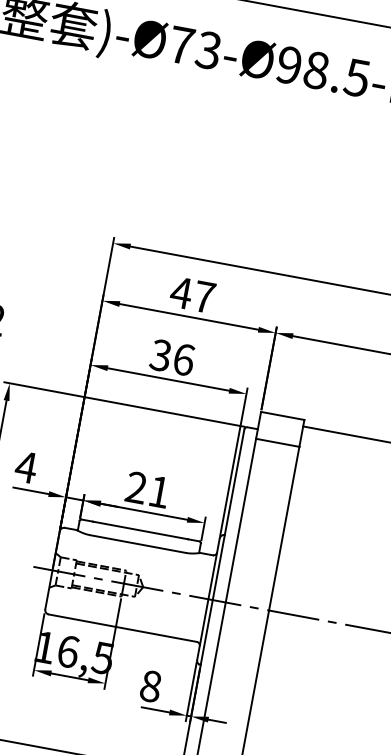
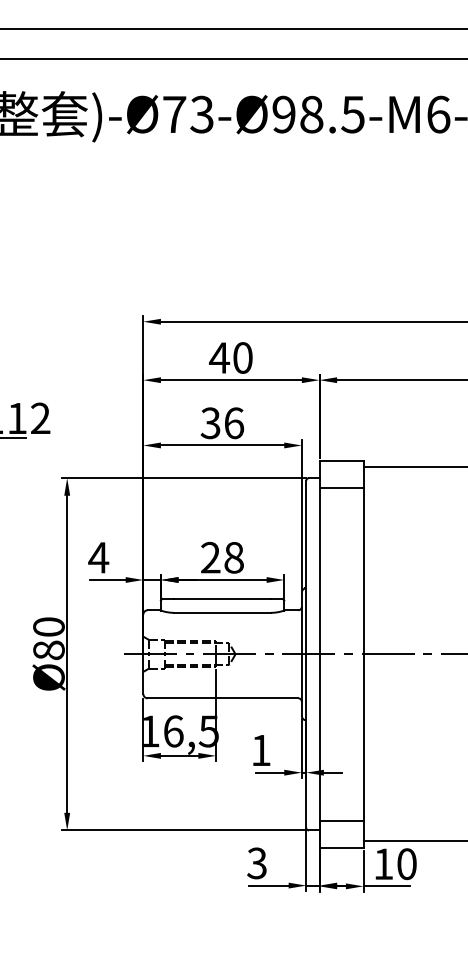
text: (204, 296) -> (242, 357), 47 -> 40
text: (158, 491) -> (233, 557), 21 -> 28
text: (150, 686) -> (260, 750), 8 -> 1

